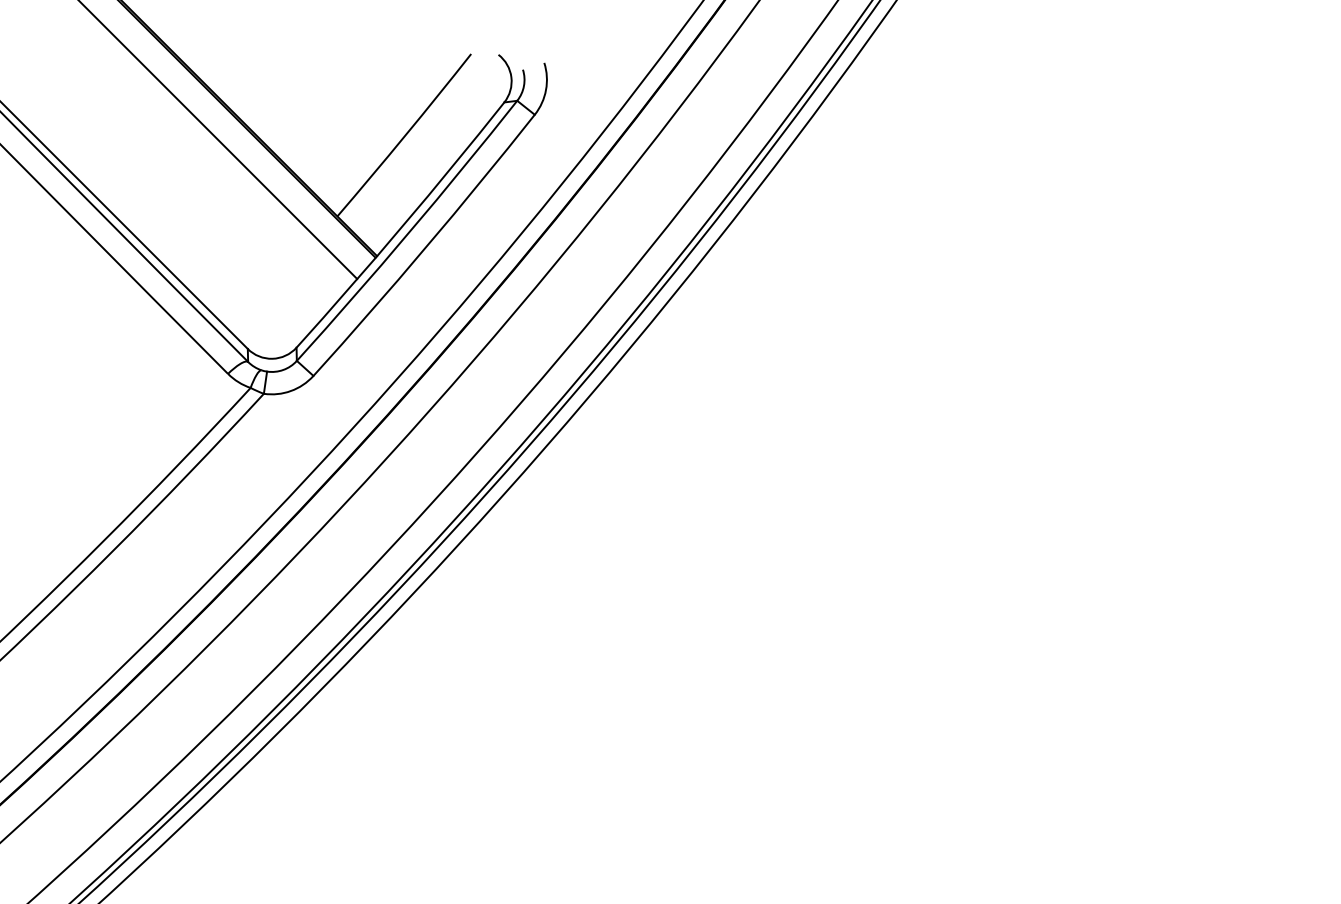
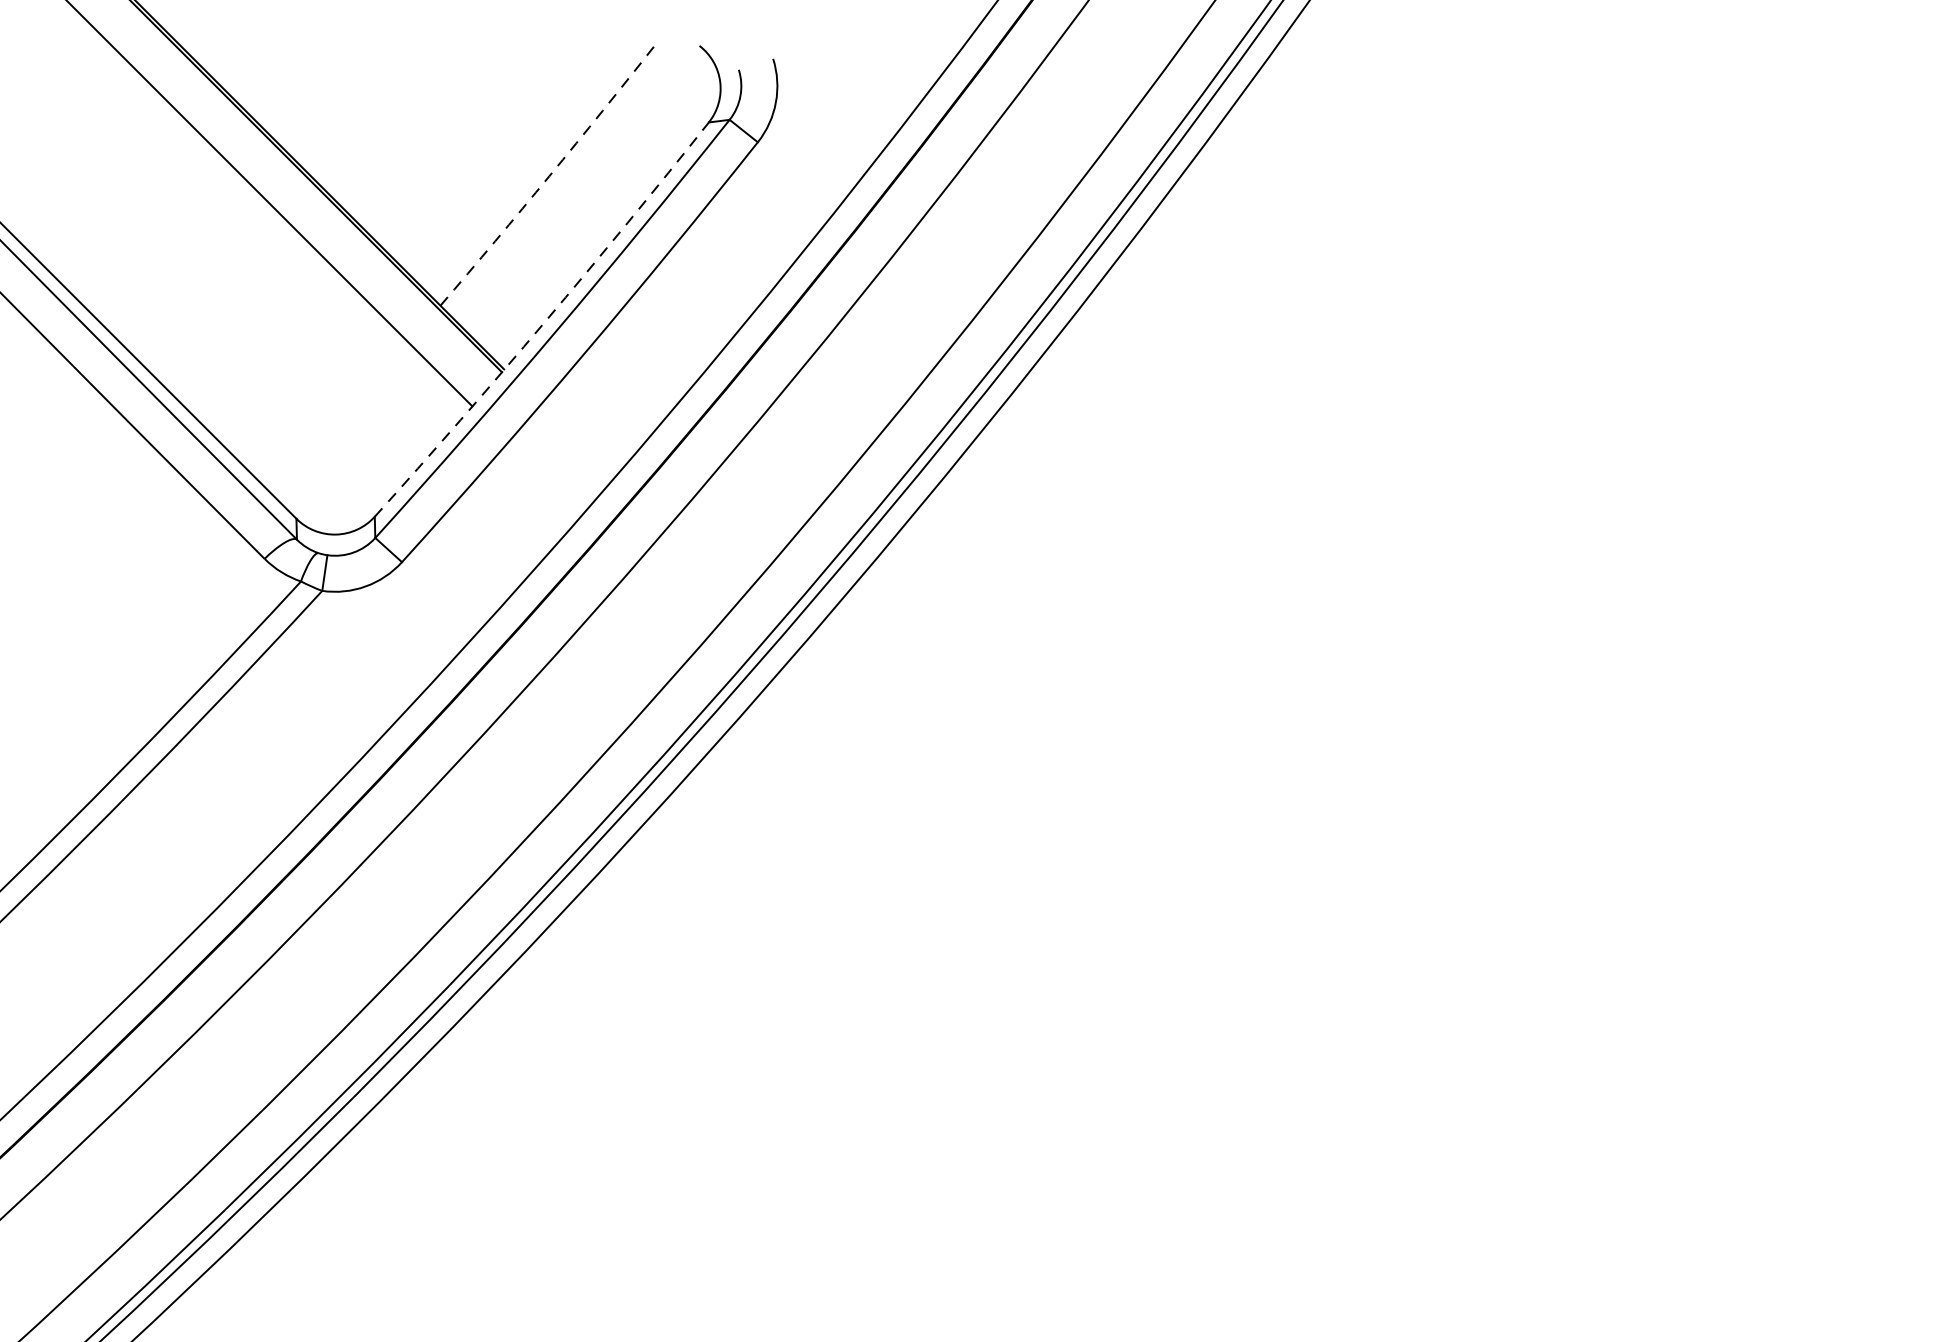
arc: (405, 135) -> (549, 175), solid -> dashed
arc: (402, 226) -> (545, 321), solid -> dashed

